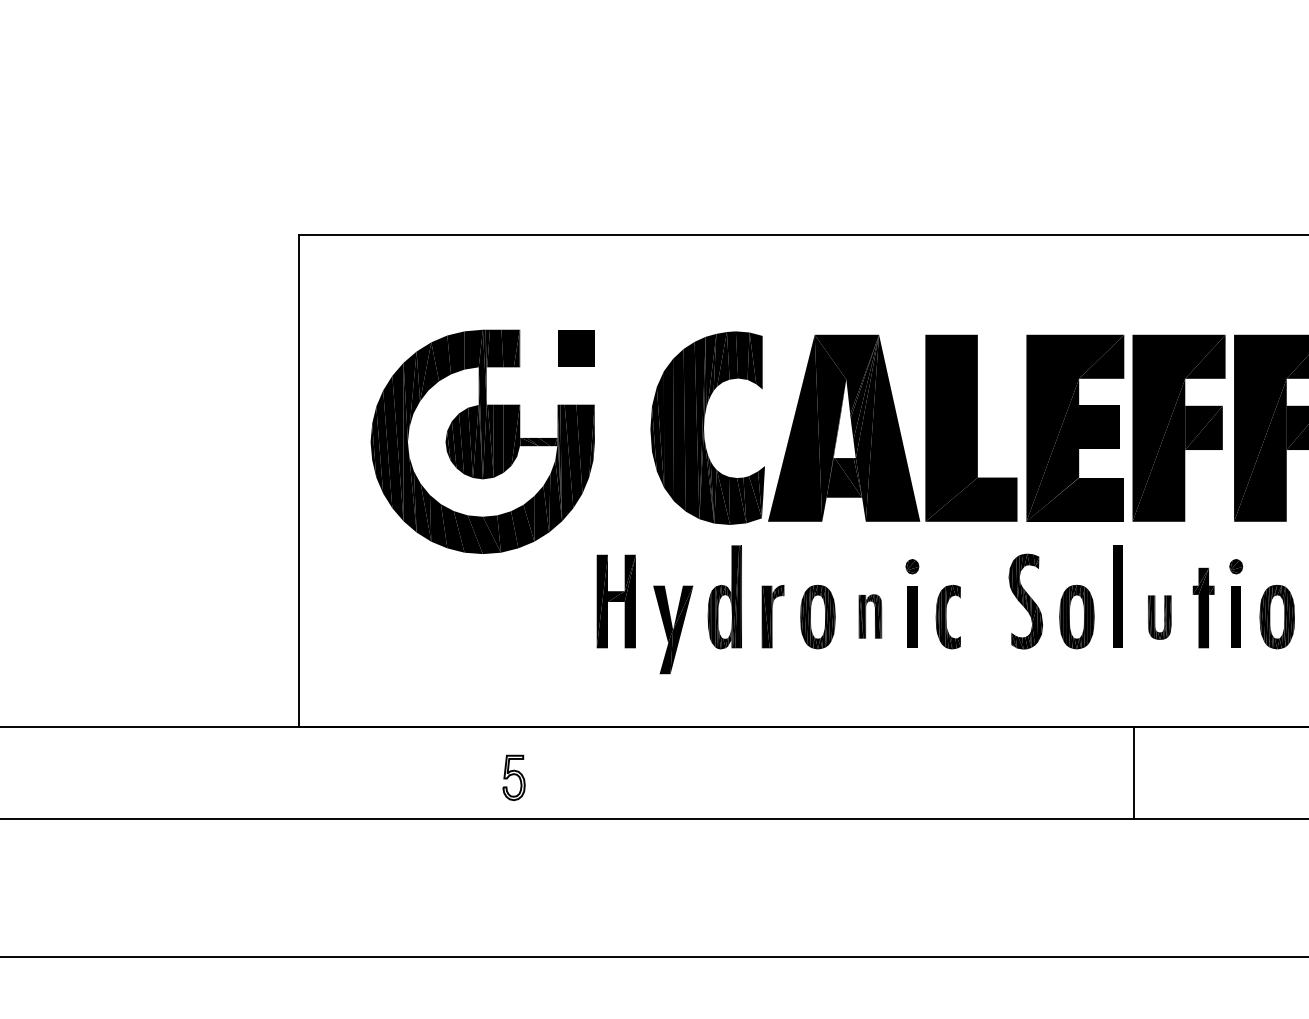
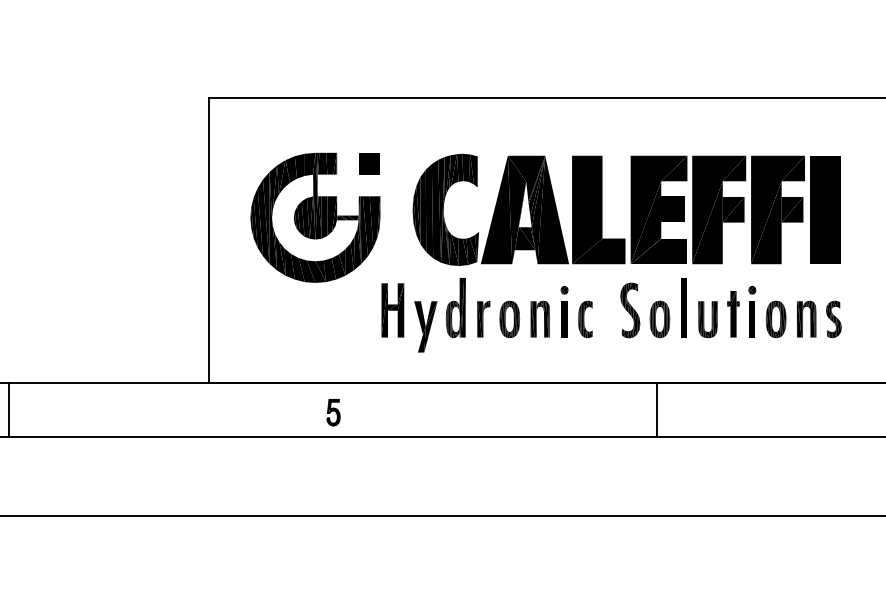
part: (869, 615) -> (539, 318), size x1.43
part: (1158, 617) -> (707, 319), size x1.43
line: (1134, 772) -> (657, 409), moved

